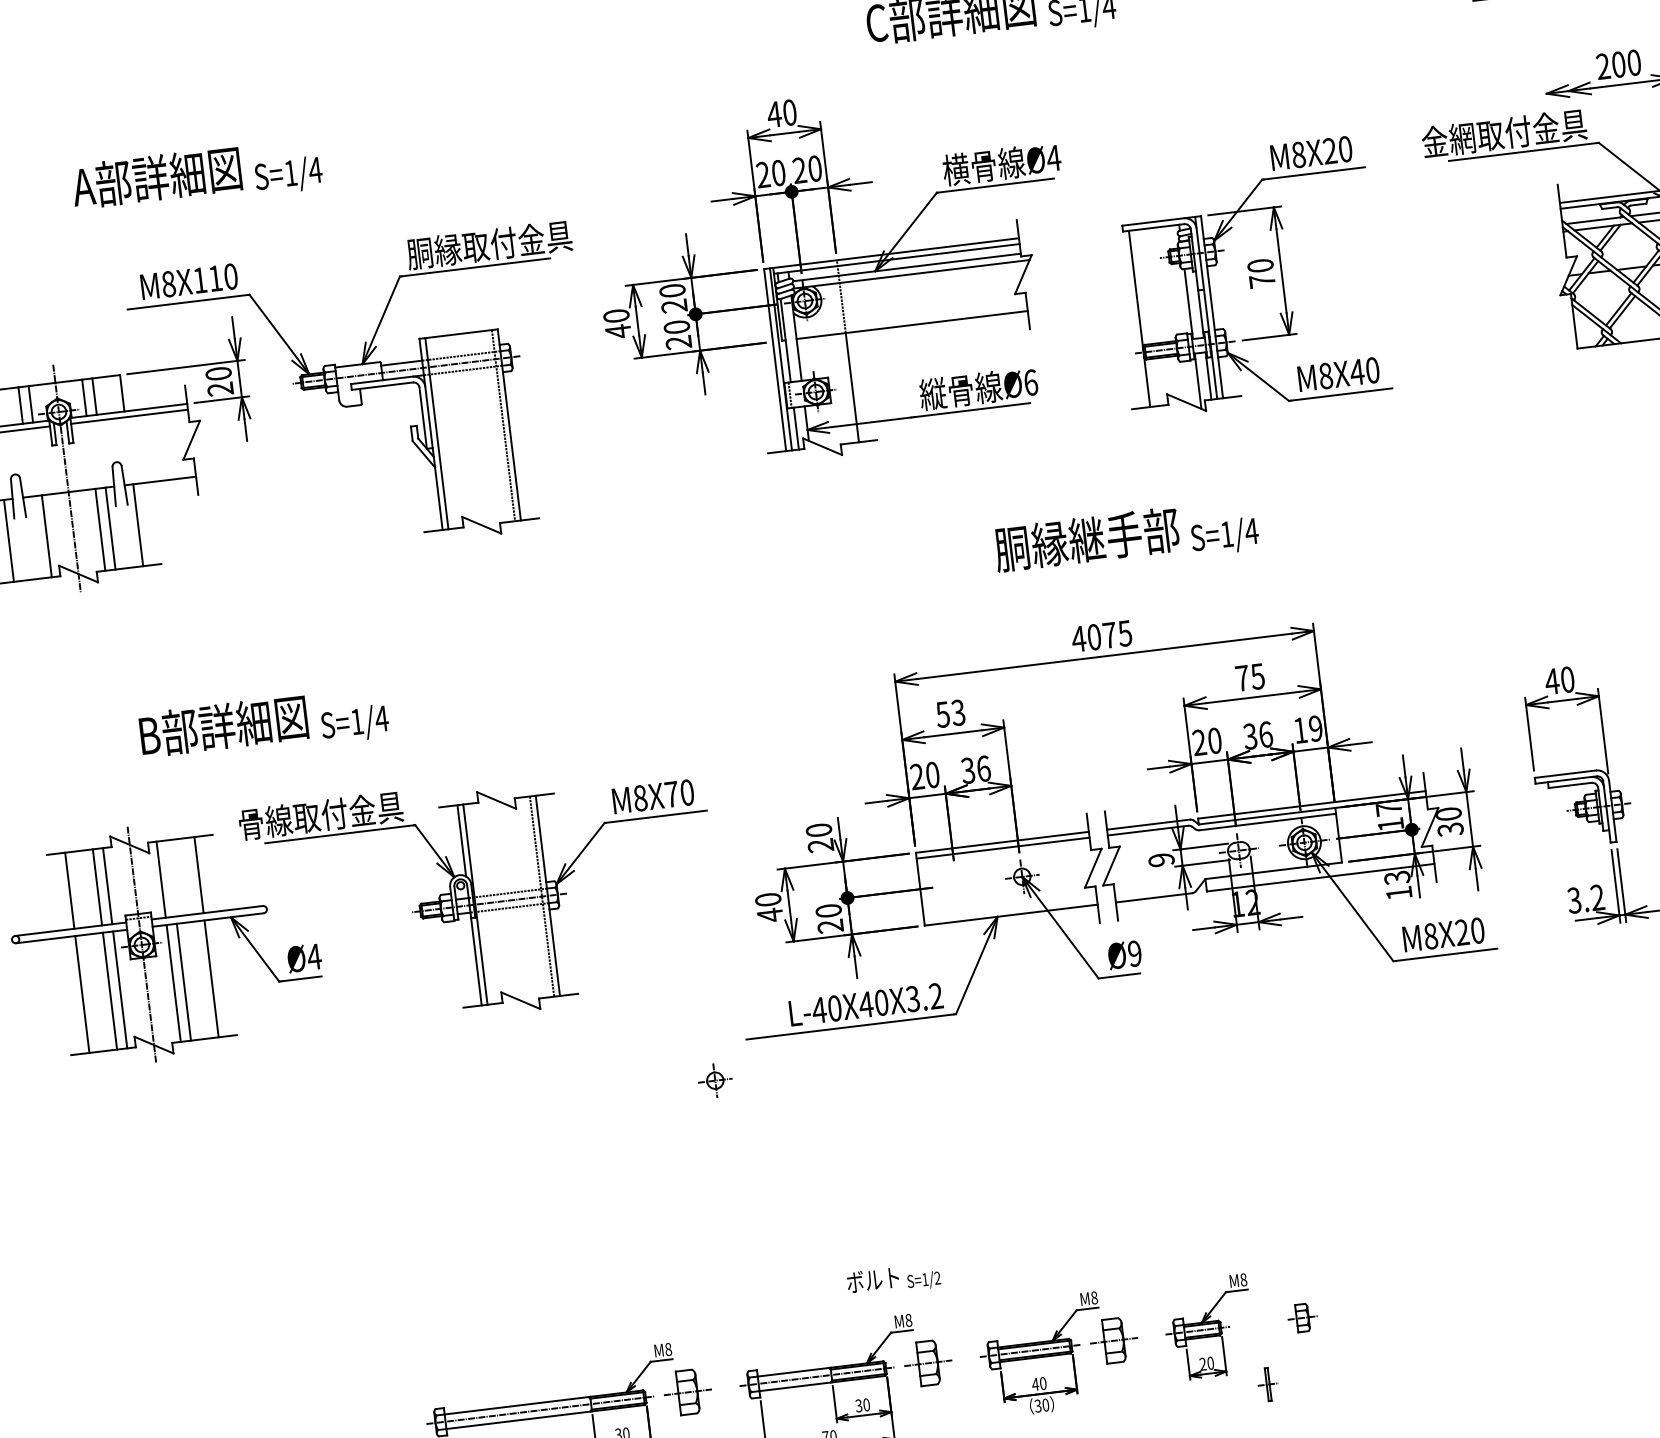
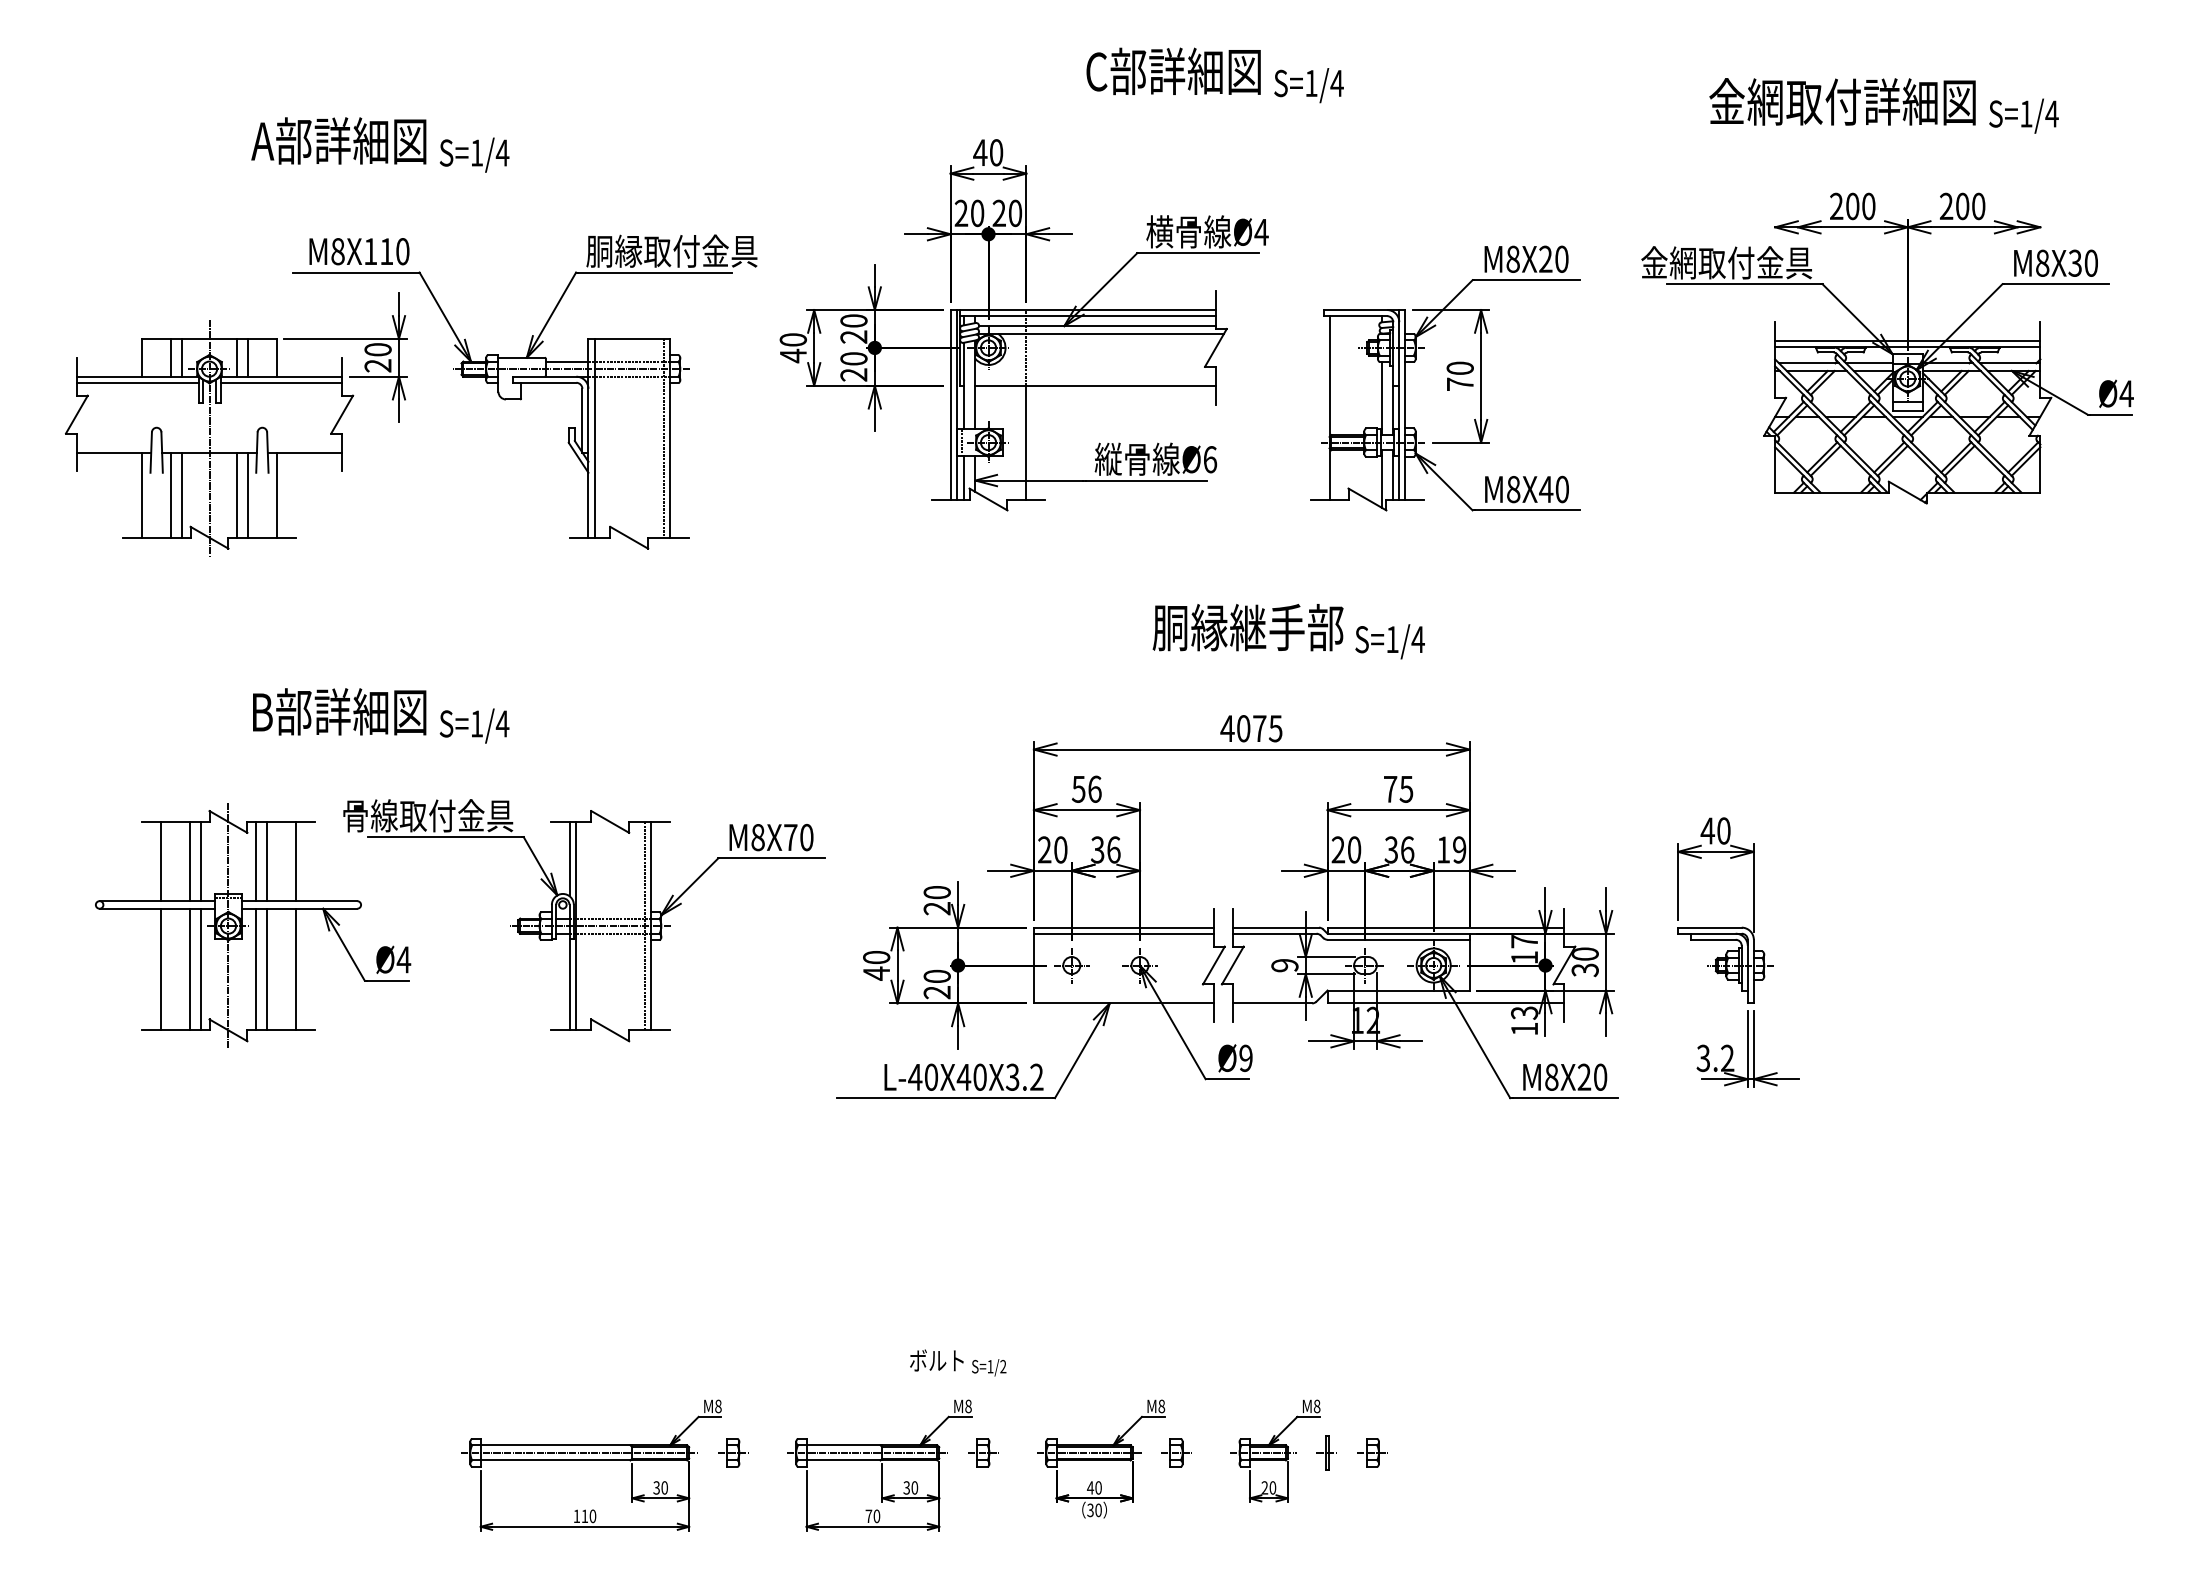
line: (36, 536) -> (171, 494), added
text: (957, 712) -> (1094, 788), 53 -> 56
line: (170, 878) -> (266, 861), added
part: (715, 1080) -> (1071, 965), moved
part: (1113, 1340) -> (1176, 1452), size x0.62
part: (928, 1362) -> (983, 1452), size x0.62
part: (1267, 1384) -> (1326, 1452), moved
part: (688, 1391) -> (733, 1452), size x0.62

